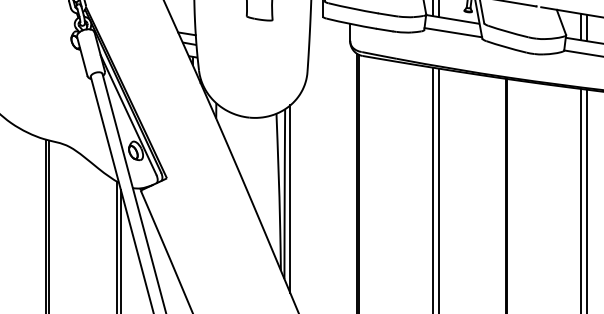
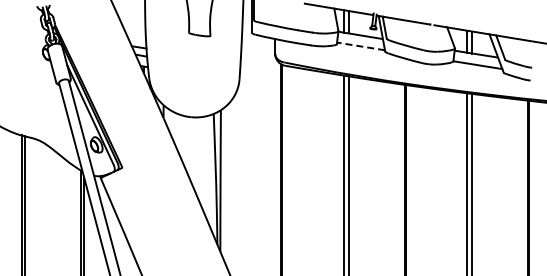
line: (452, 32) -> (360, 46), solid -> dashed
line: (290, 198) -> (225, 184), removed

